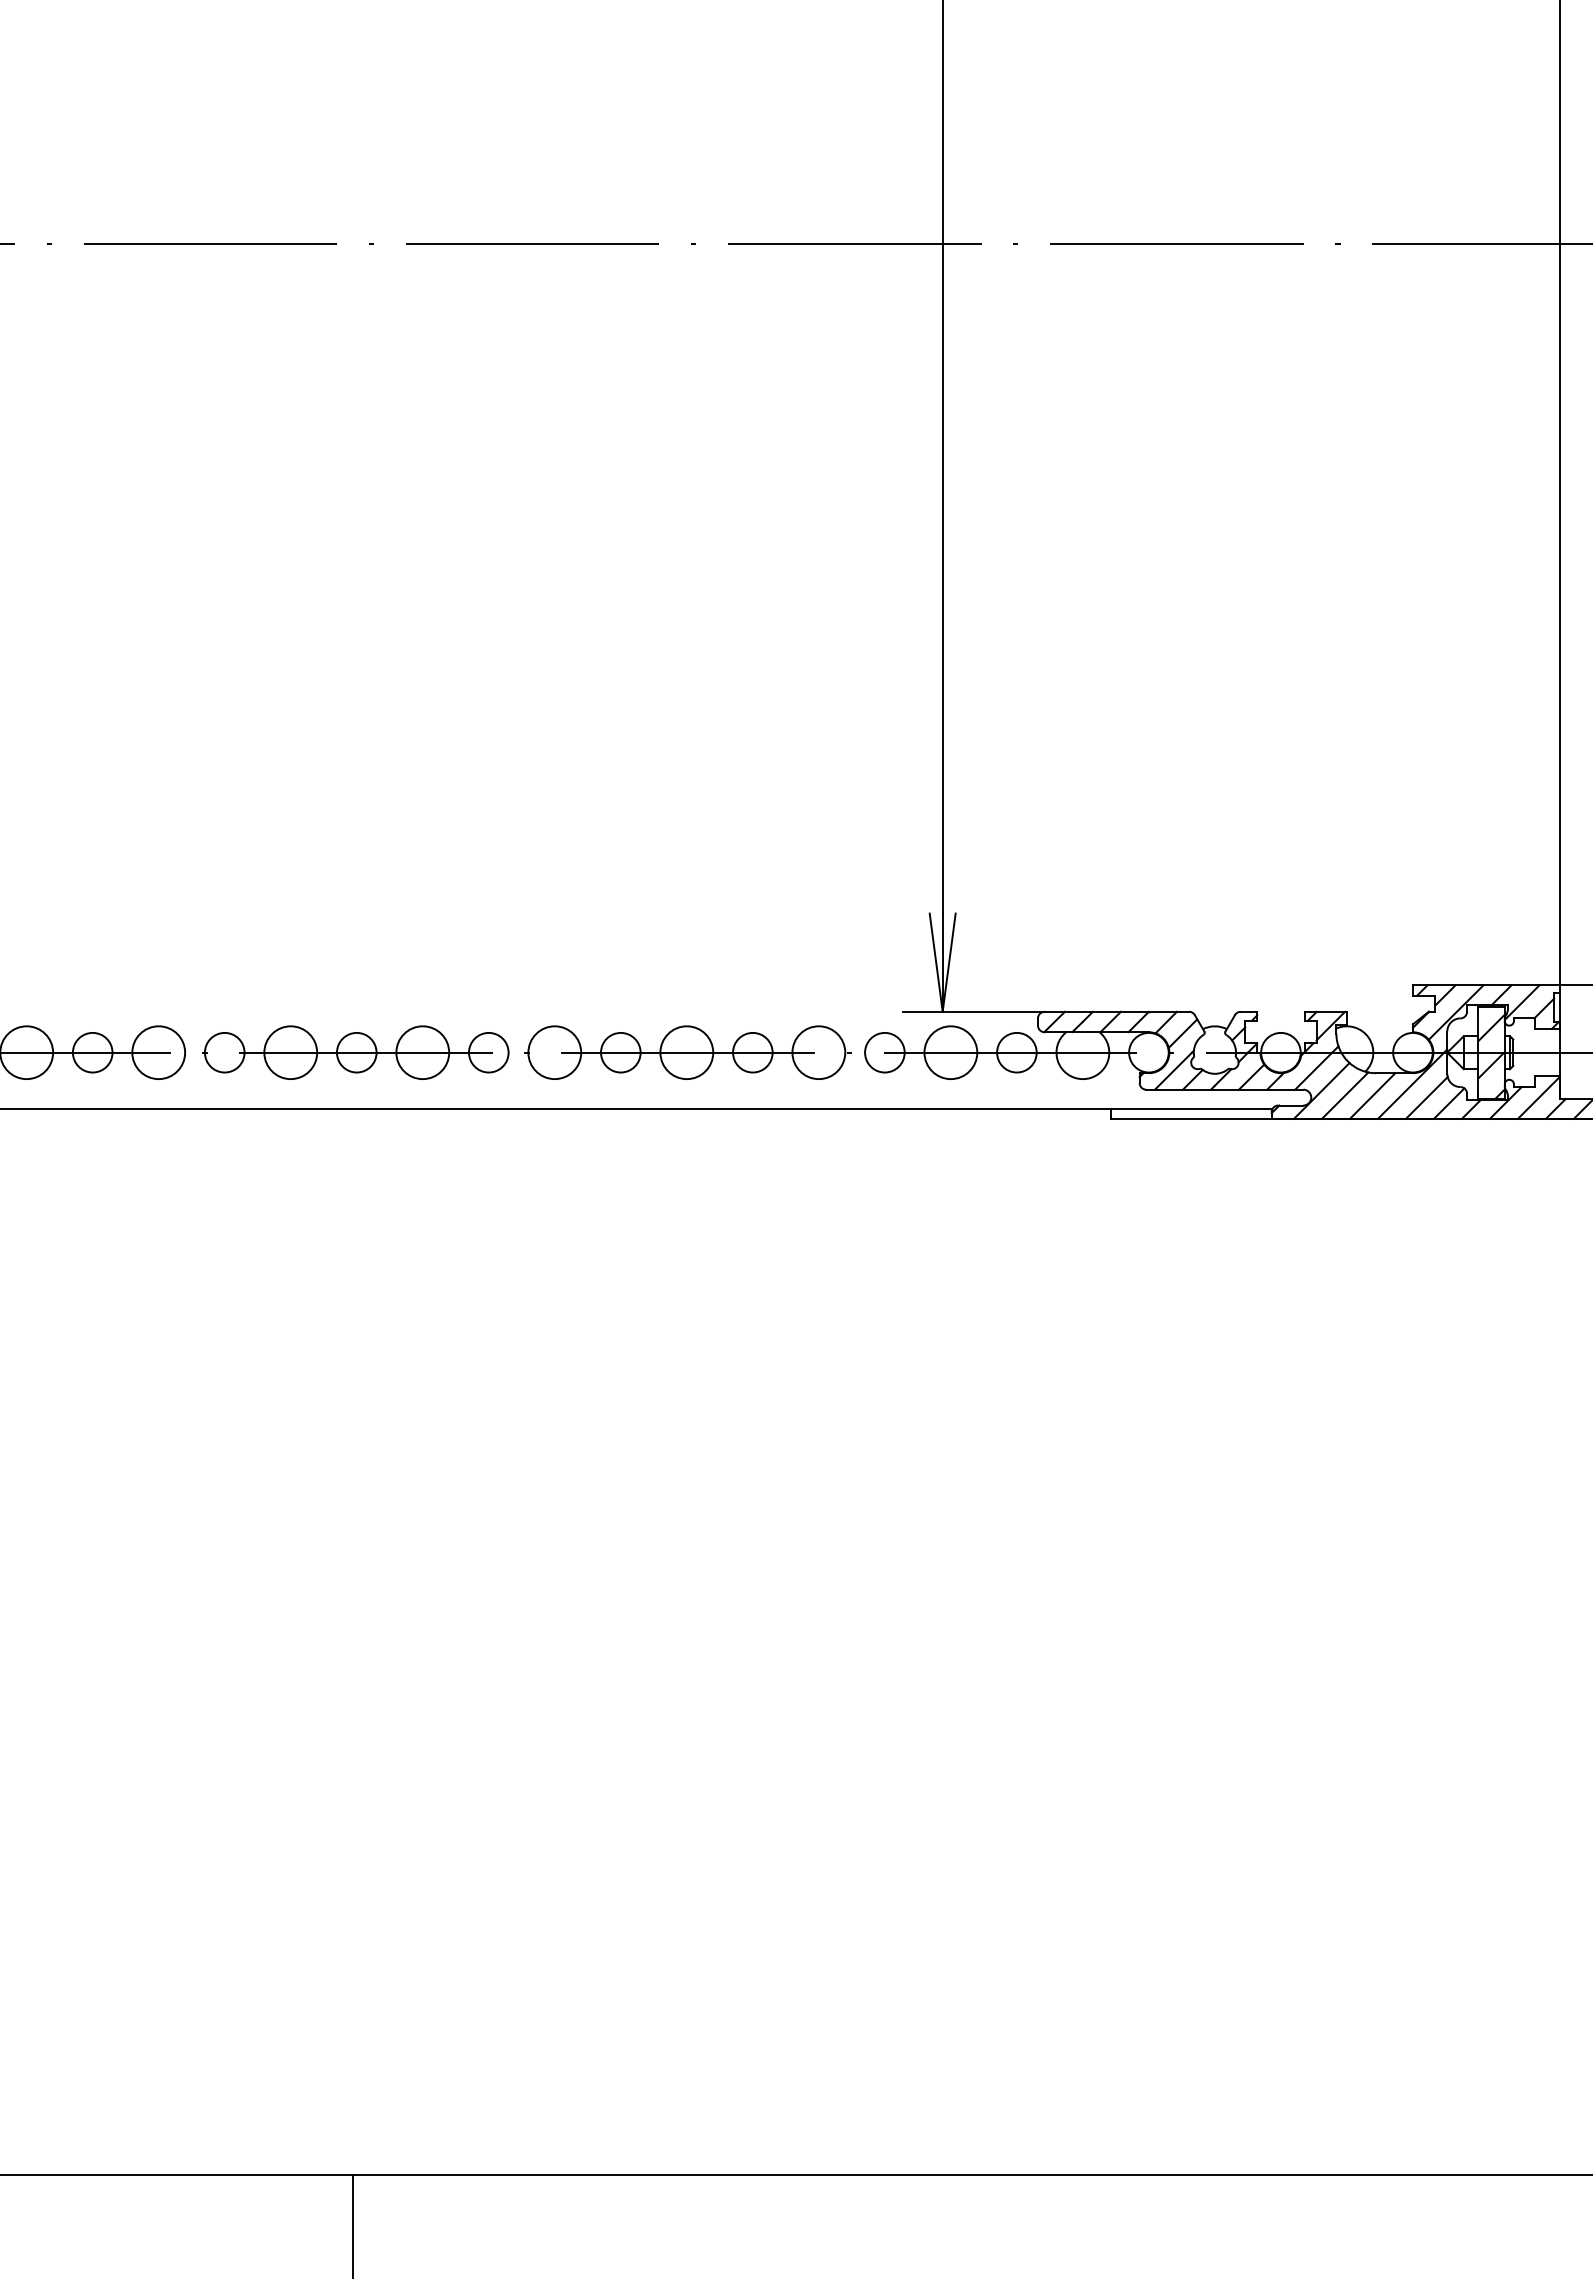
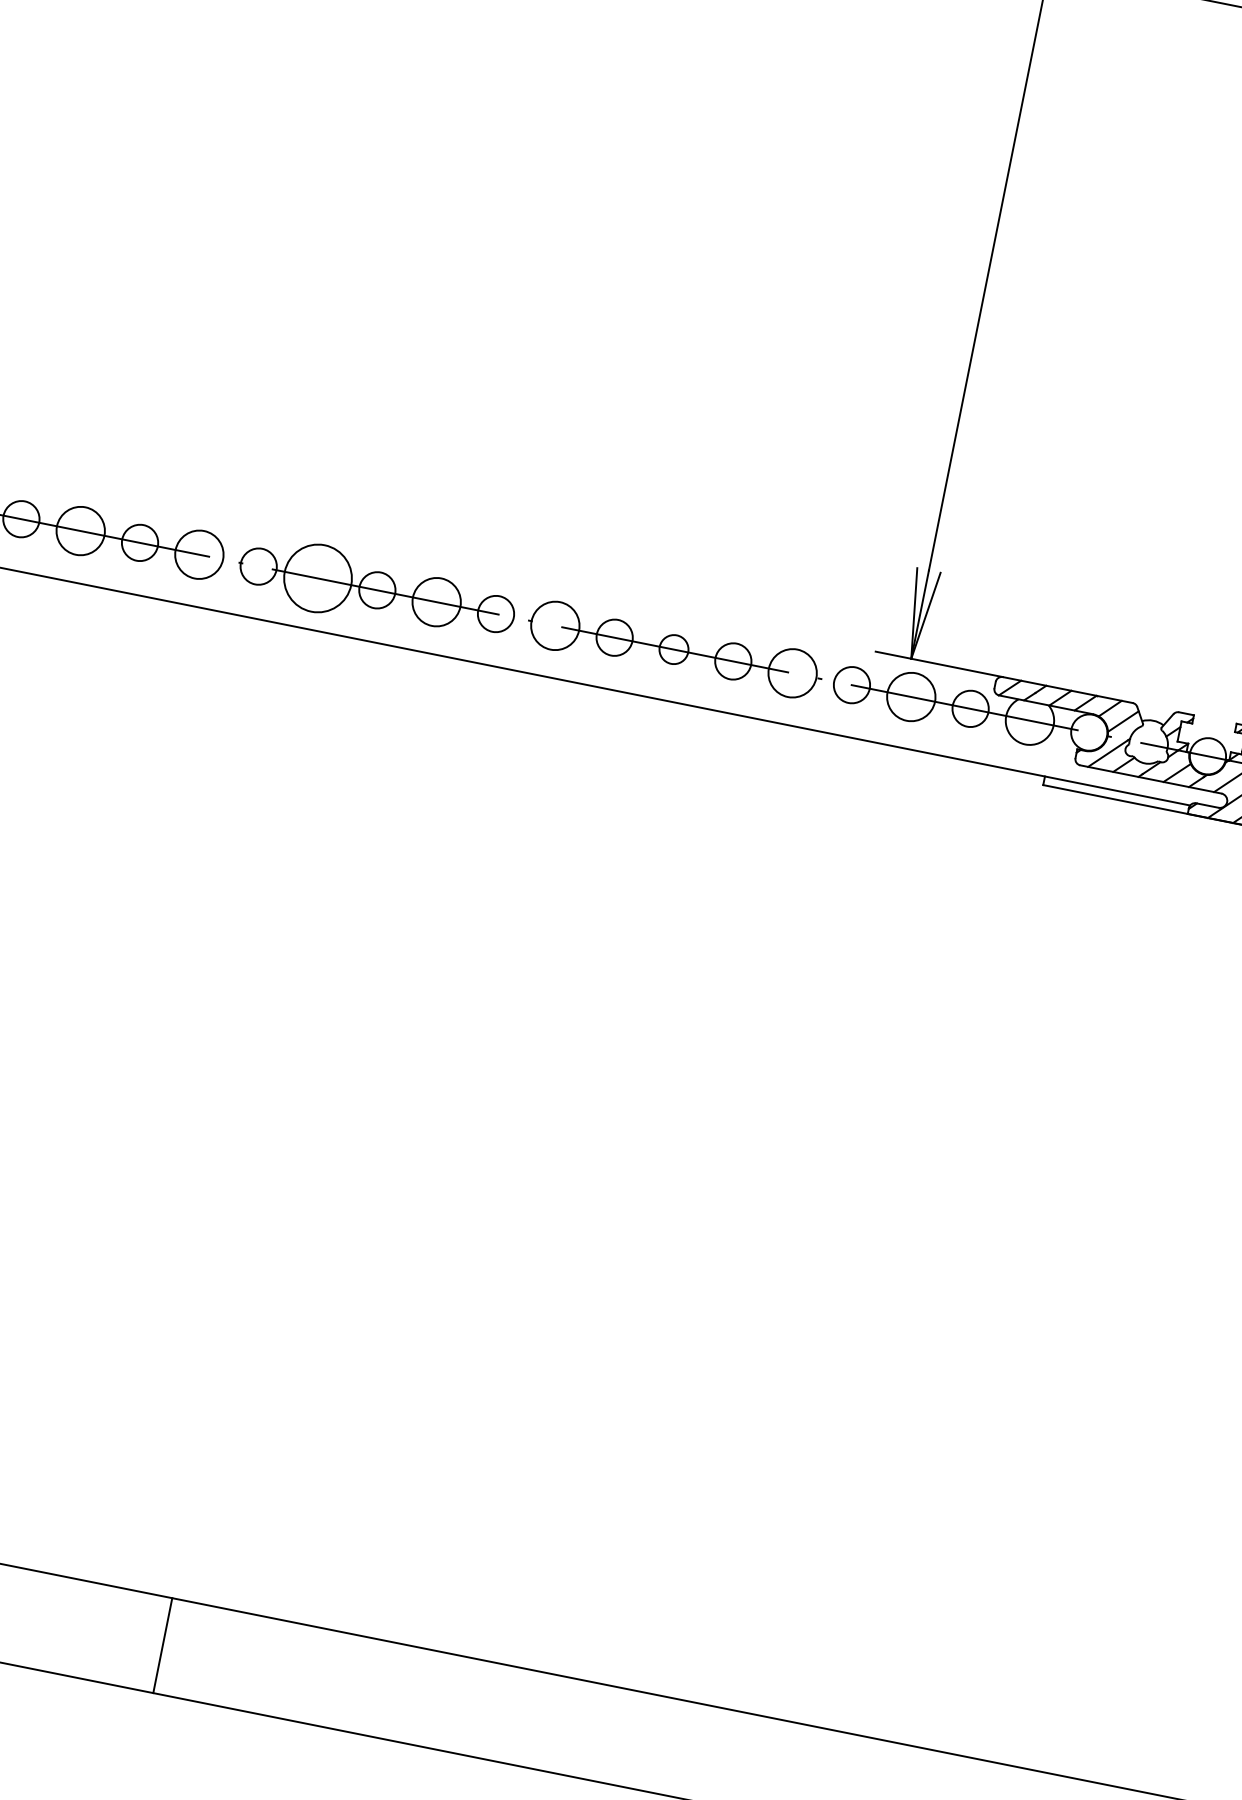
circle: (290, 1052) -> (317, 578), size x1.4
circle: (686, 1052) -> (673, 649), size x0.6

